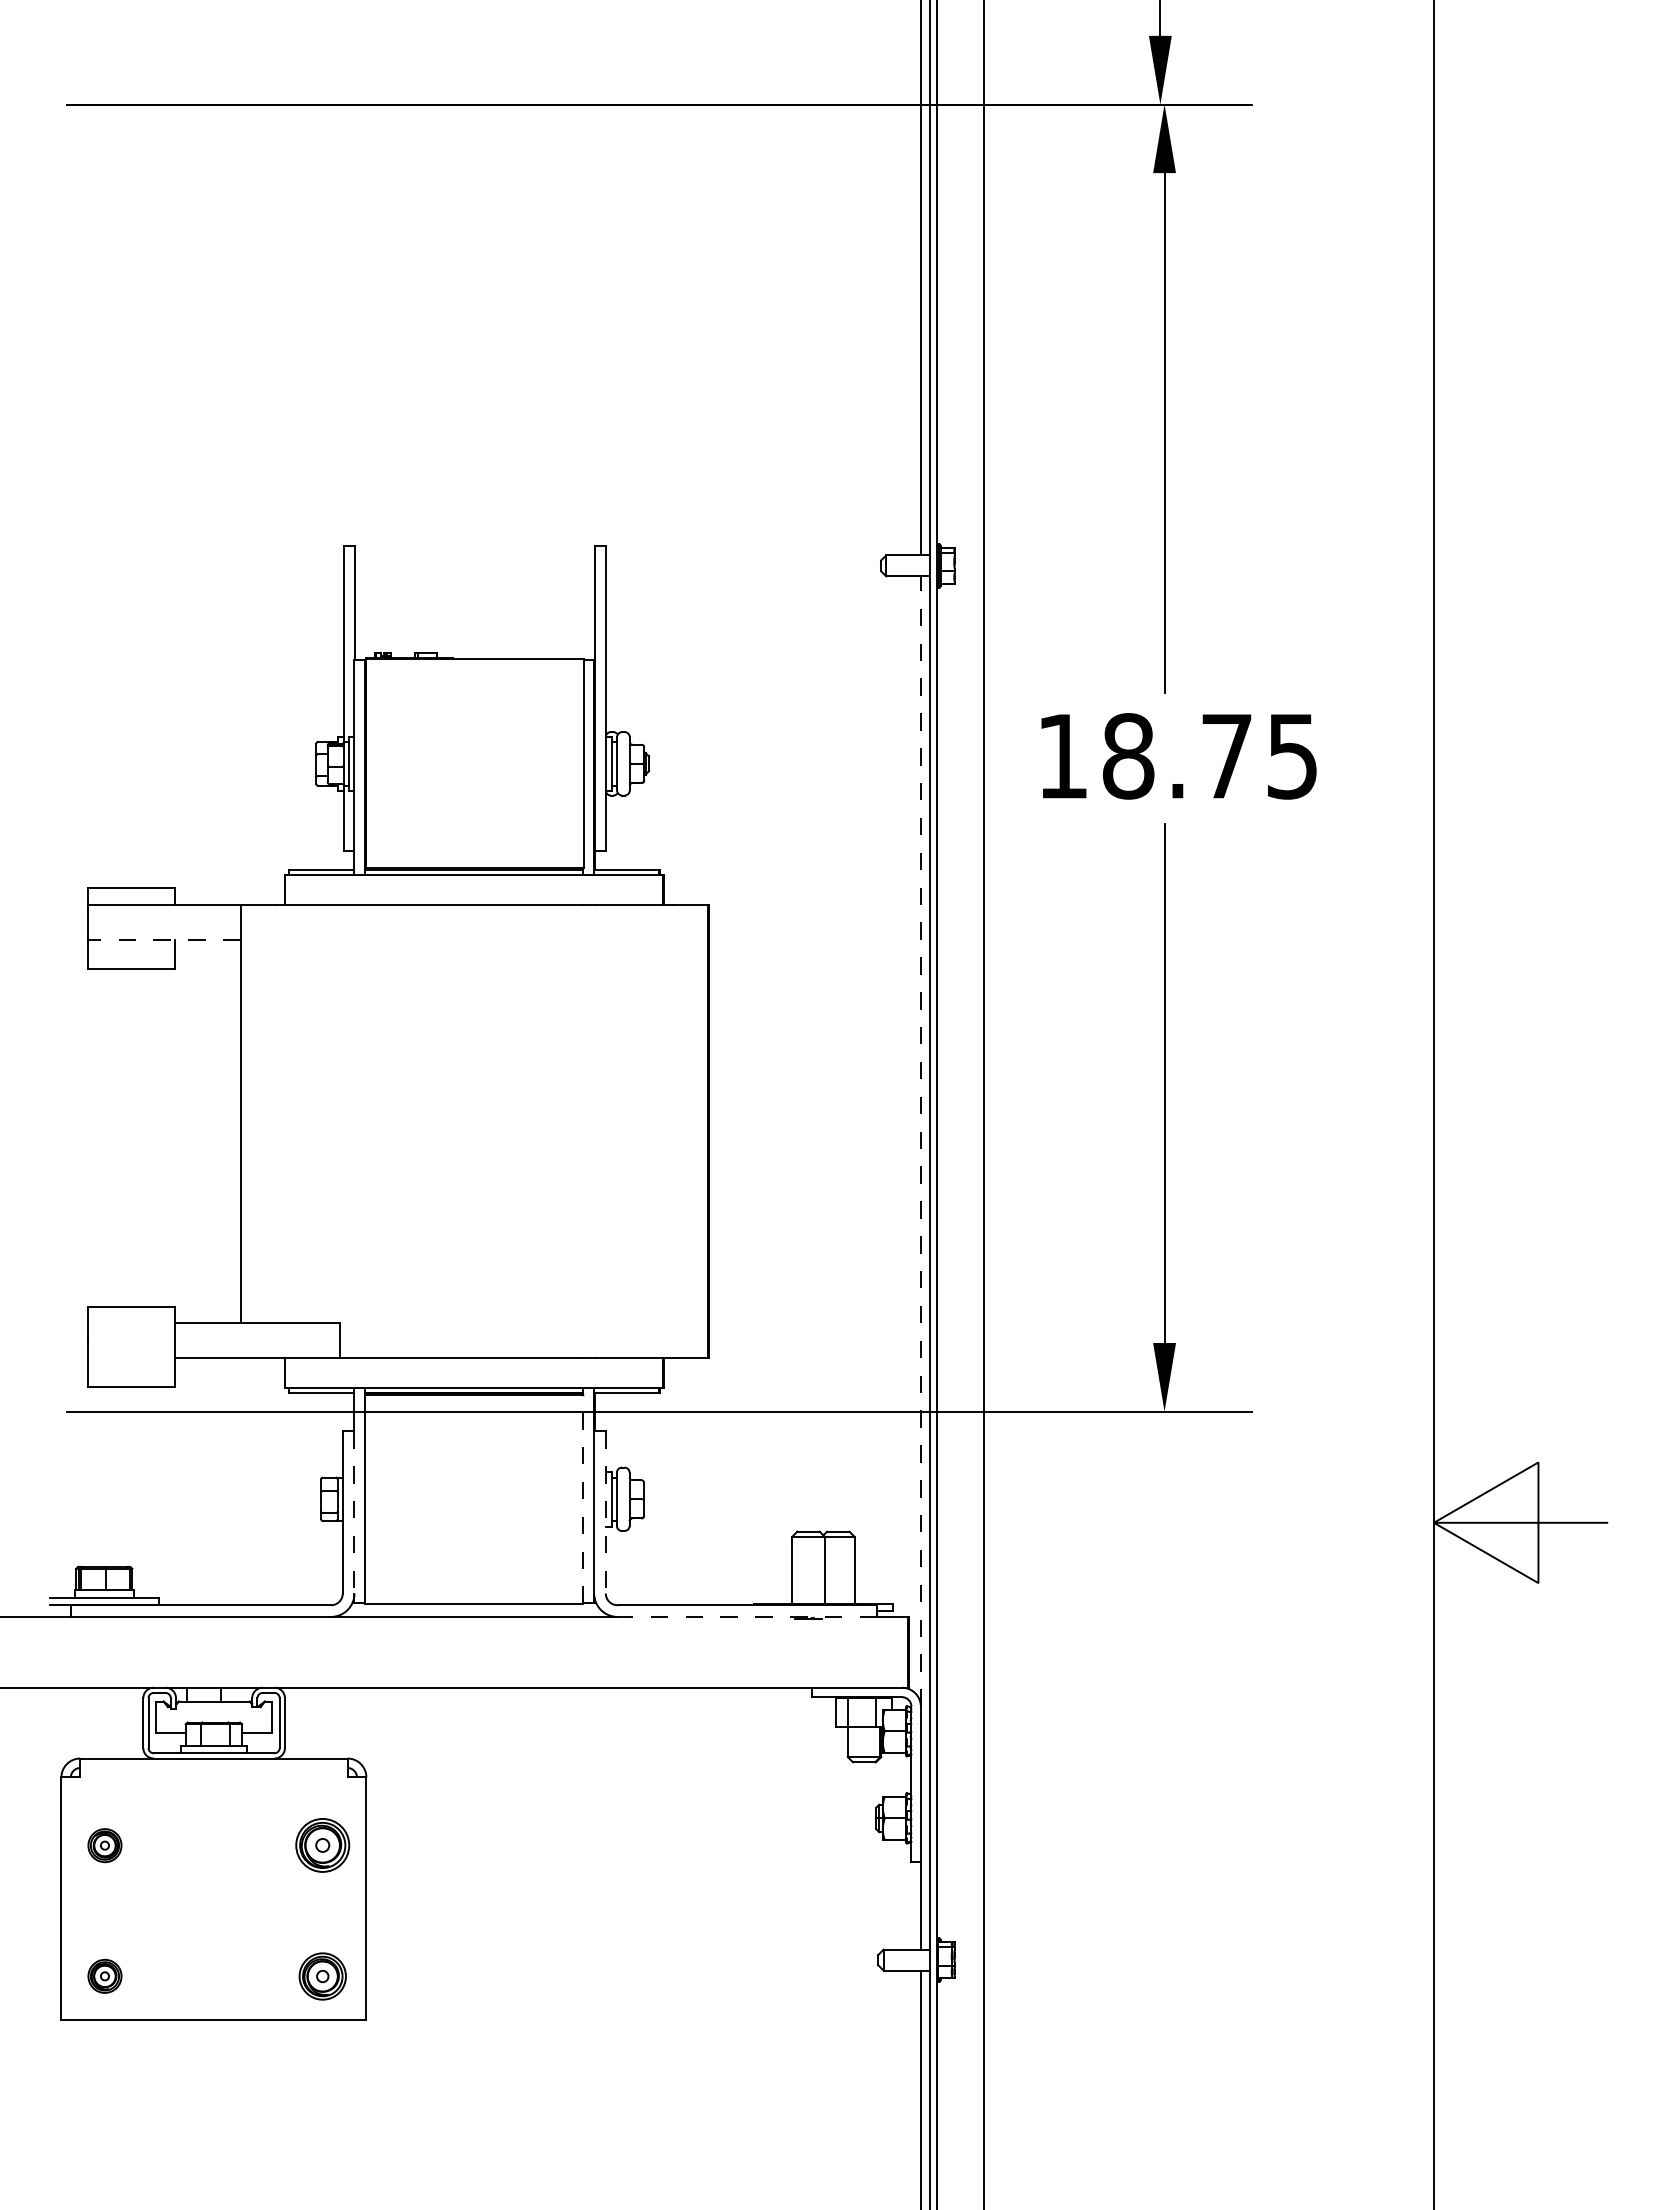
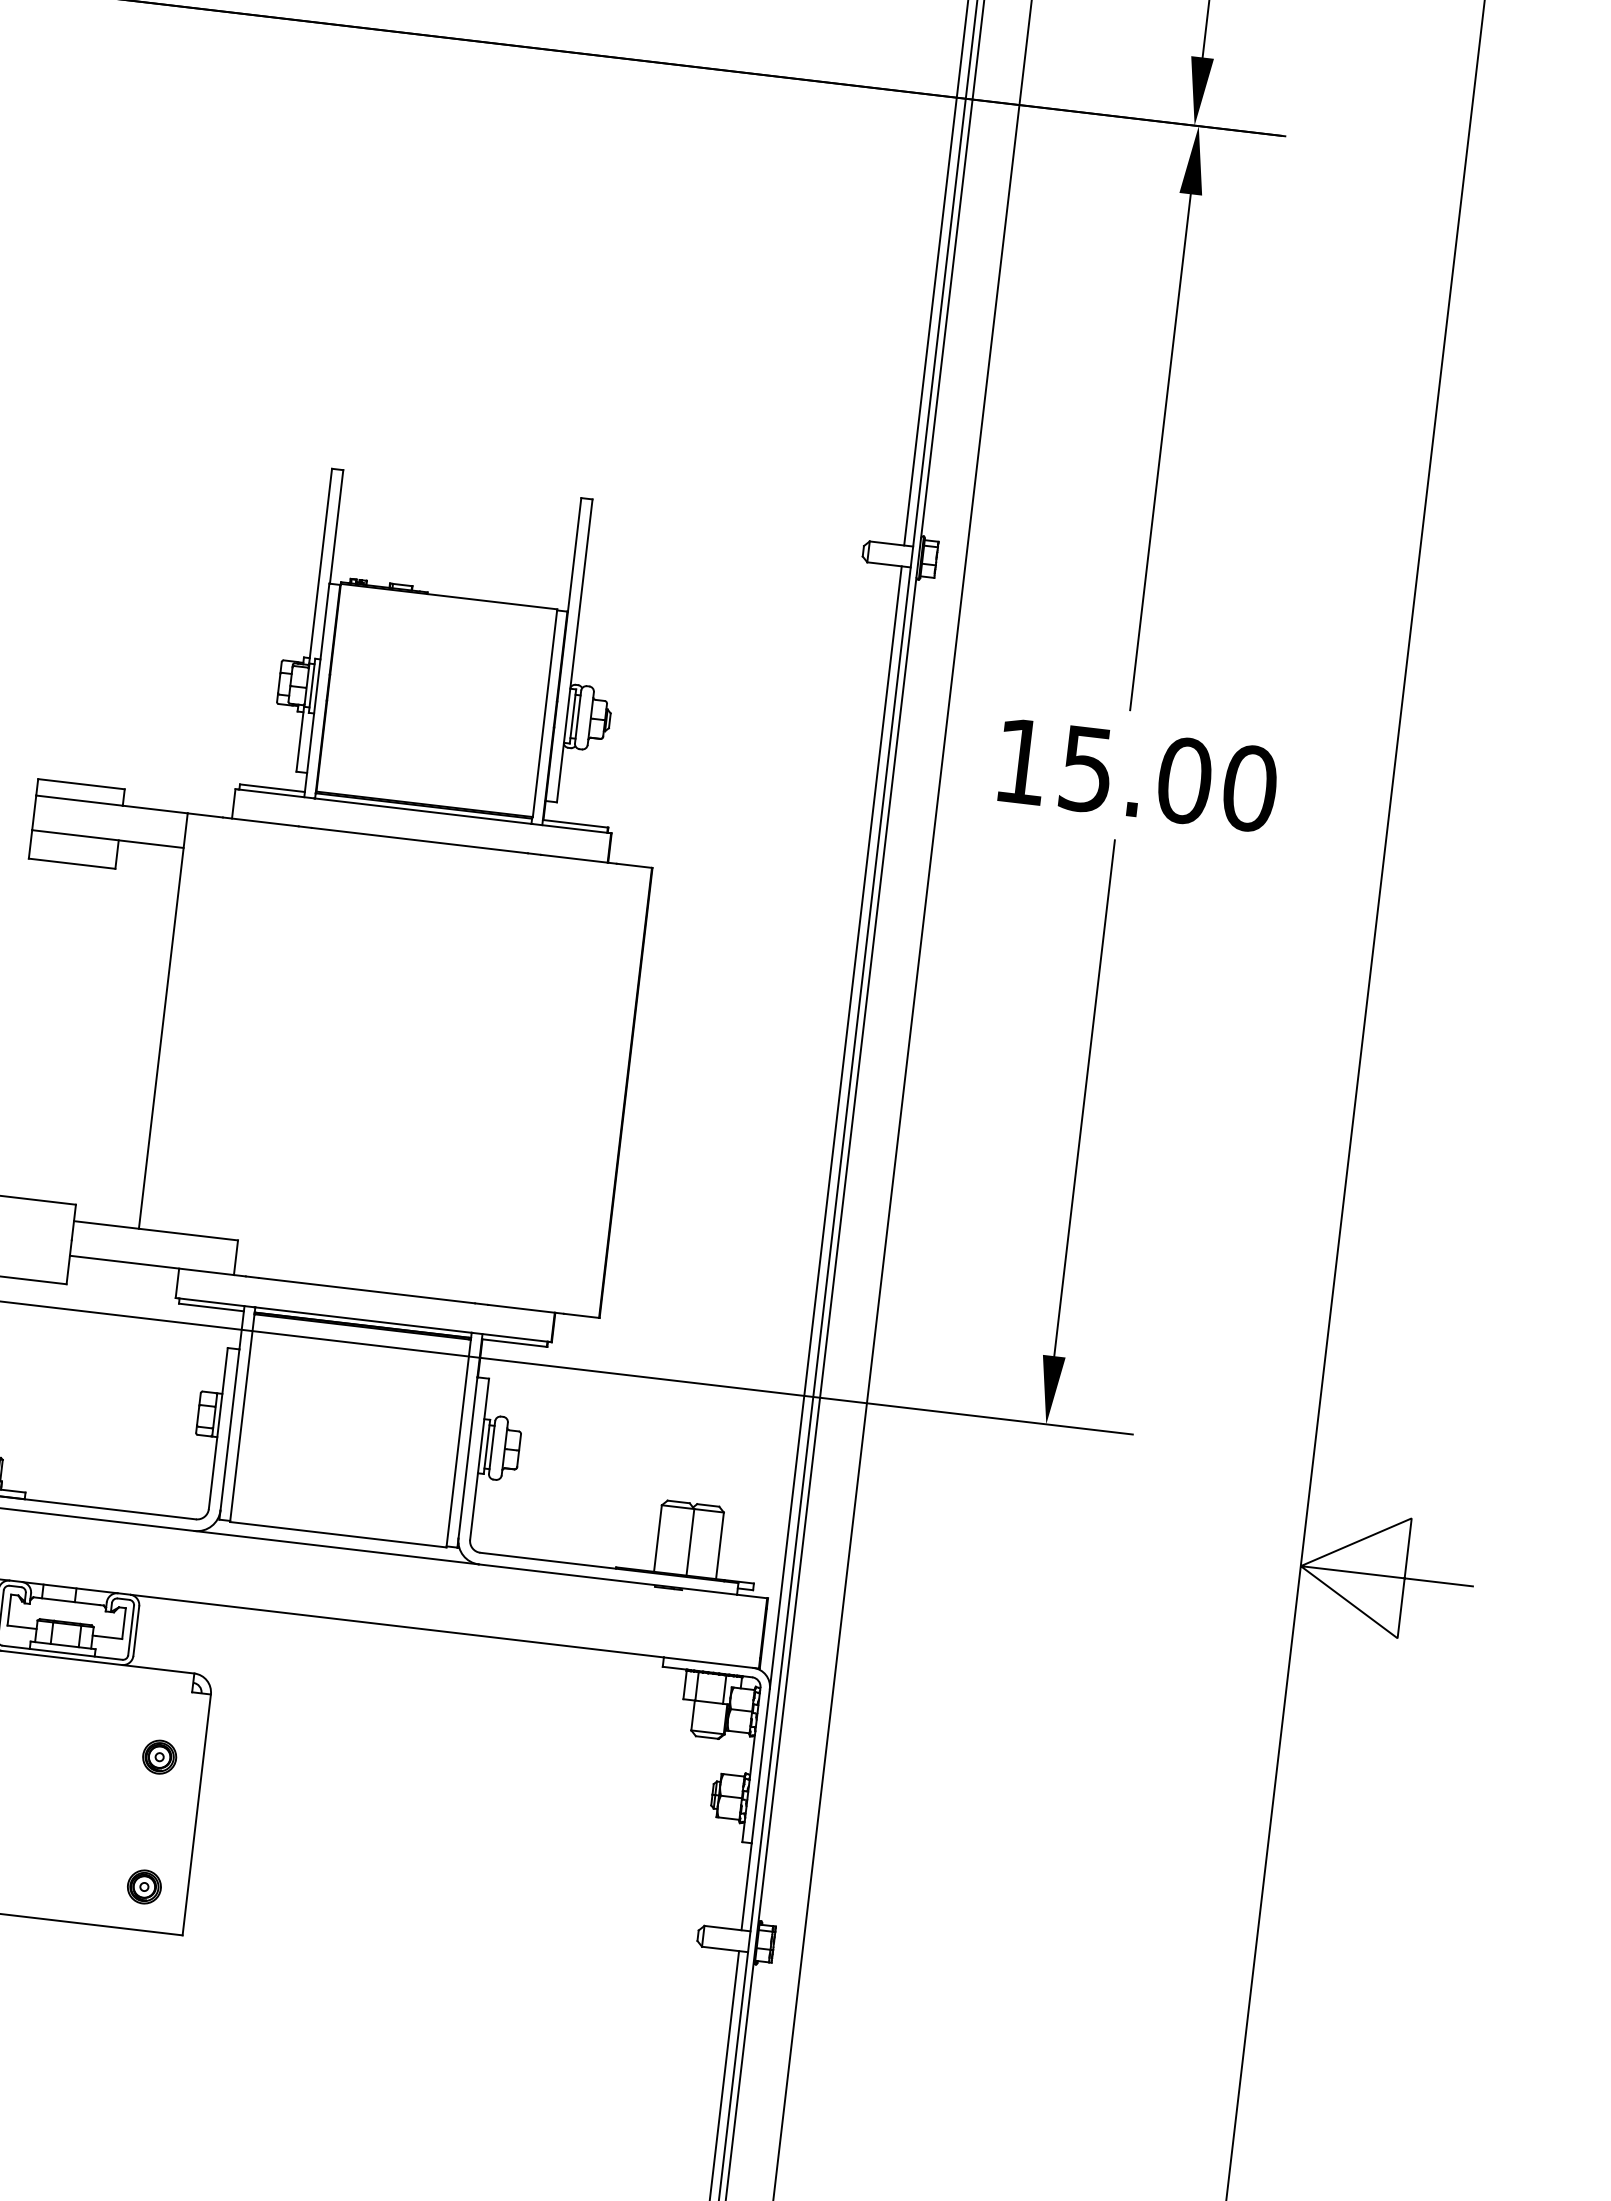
text: (1210, 756) -> (1168, 779), 18.75 -> 15.00
line: (163, 939) -> (107, 838), dashed -> solid
line: (920, 1141) -> (835, 1127), dashed -> solid
line: (583, 1499) -> (458, 1443), dashed -> solid
line: (354, 1512) -> (229, 1430), dashed -> solid
line: (605, 1512) -> (479, 1459), dashed -> solid
line: (747, 1616) -> (608, 1579), dashed -> solid
part: (322, 1845) -> (159, 1756), size x0.62
part: (322, 1975) -> (144, 1886), size x0.71

